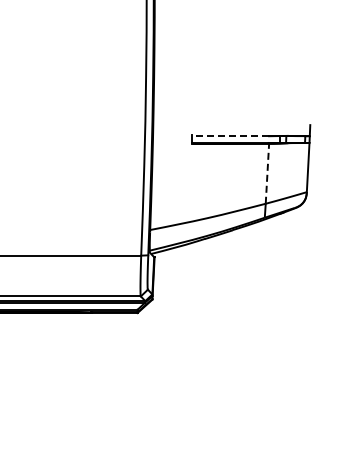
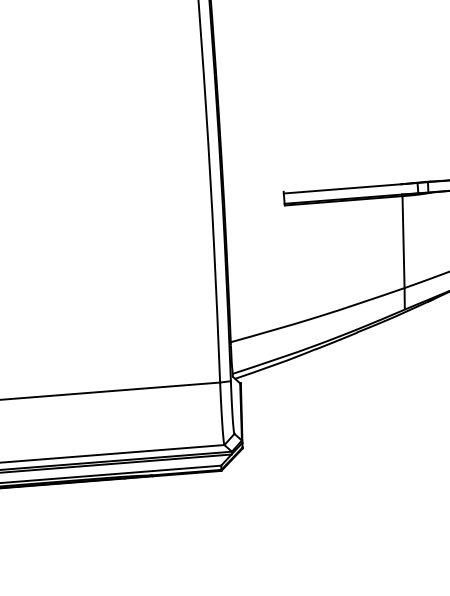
line: (230, 136) -> (342, 189), dashed -> solid
line: (267, 173) -> (403, 241), dashed -> solid

